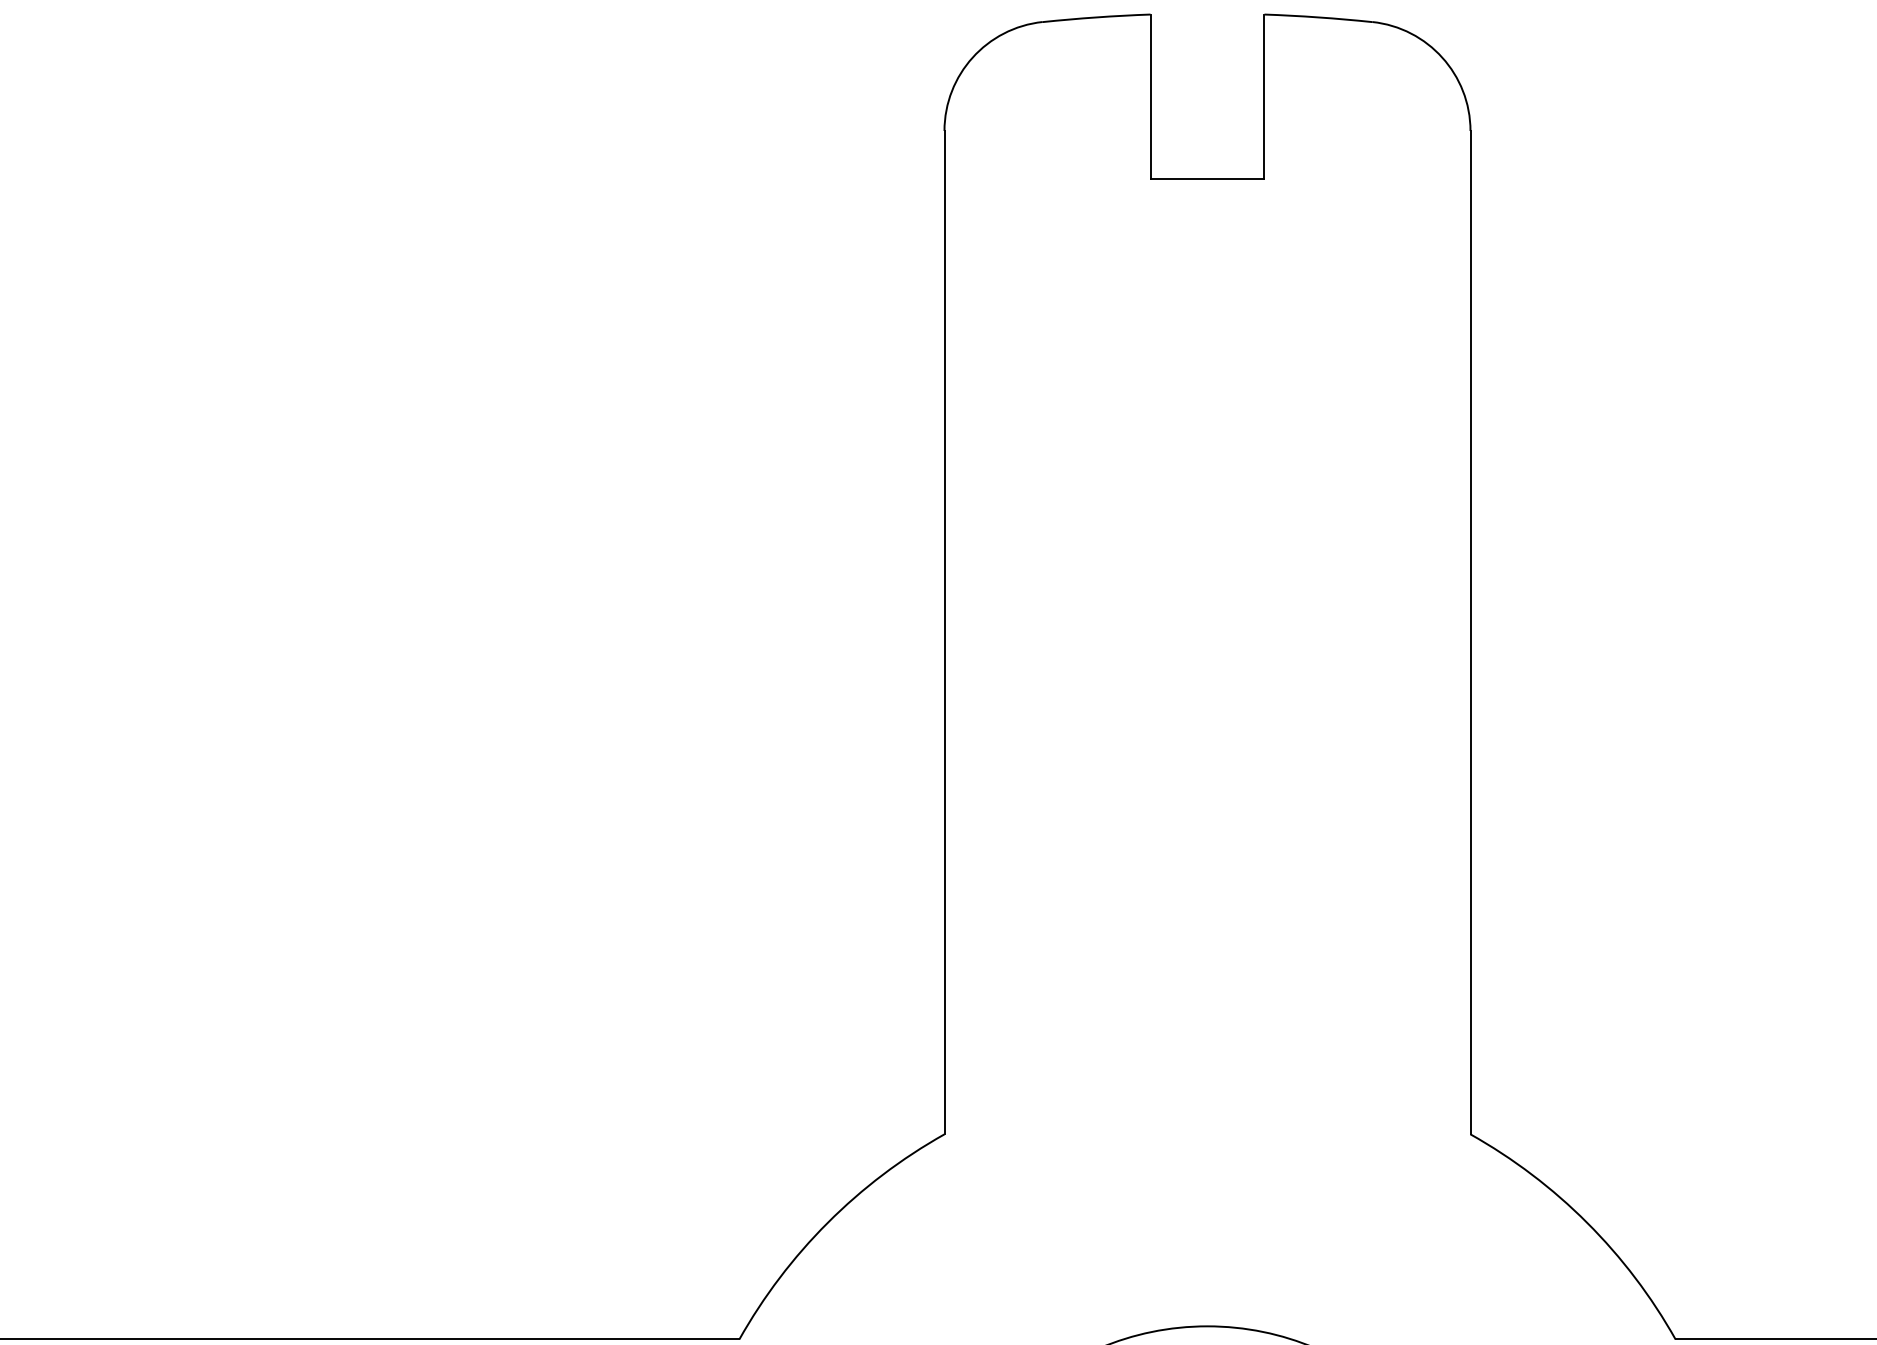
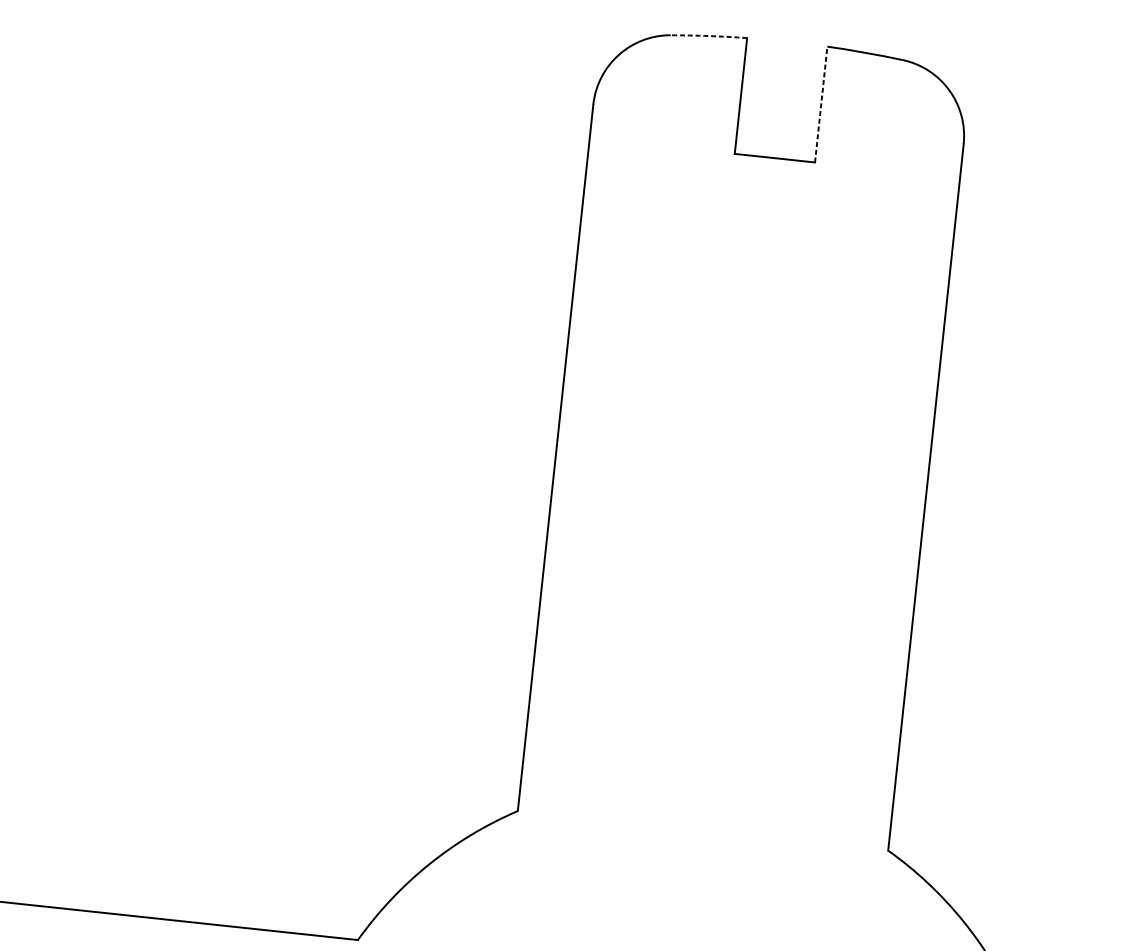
arc: (1096, 17) -> (708, 36), solid -> dashed
line: (1264, 96) -> (821, 104), solid -> dashed

